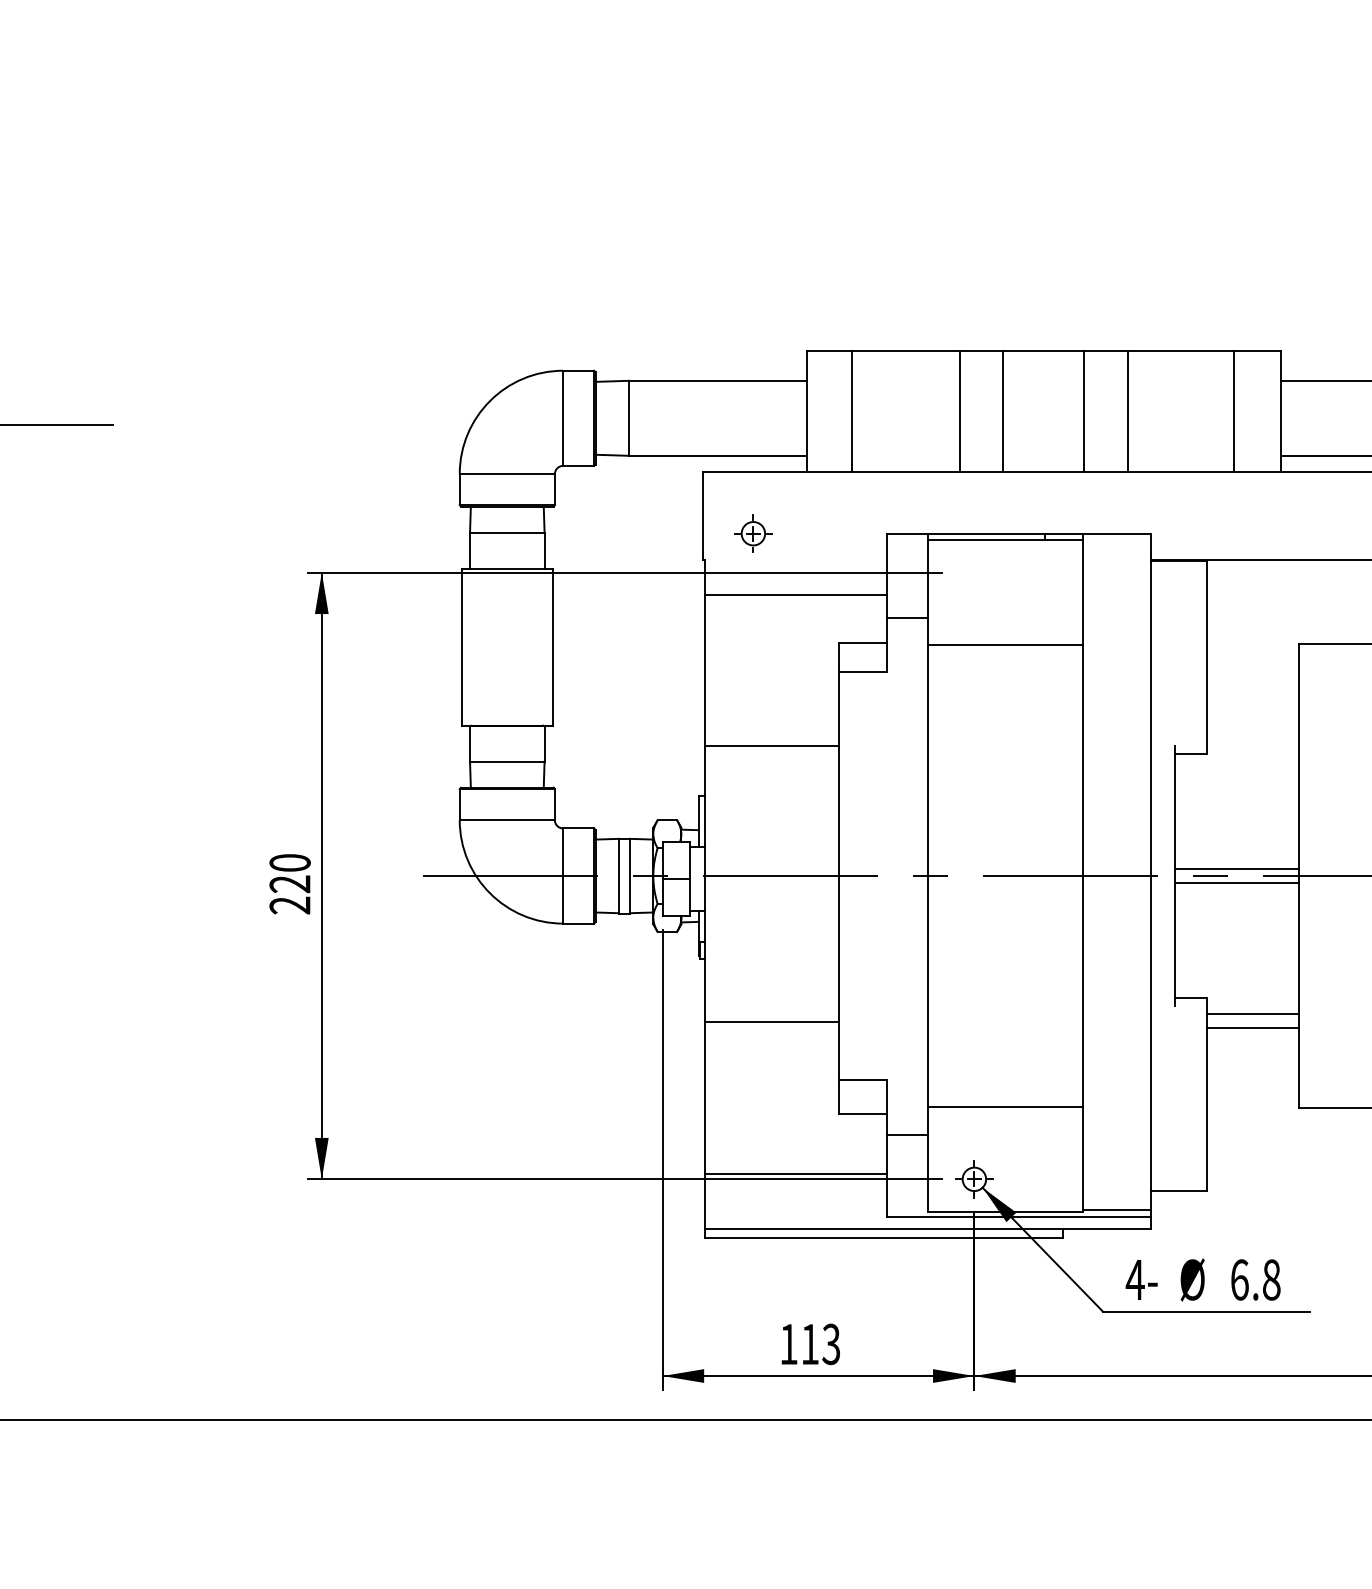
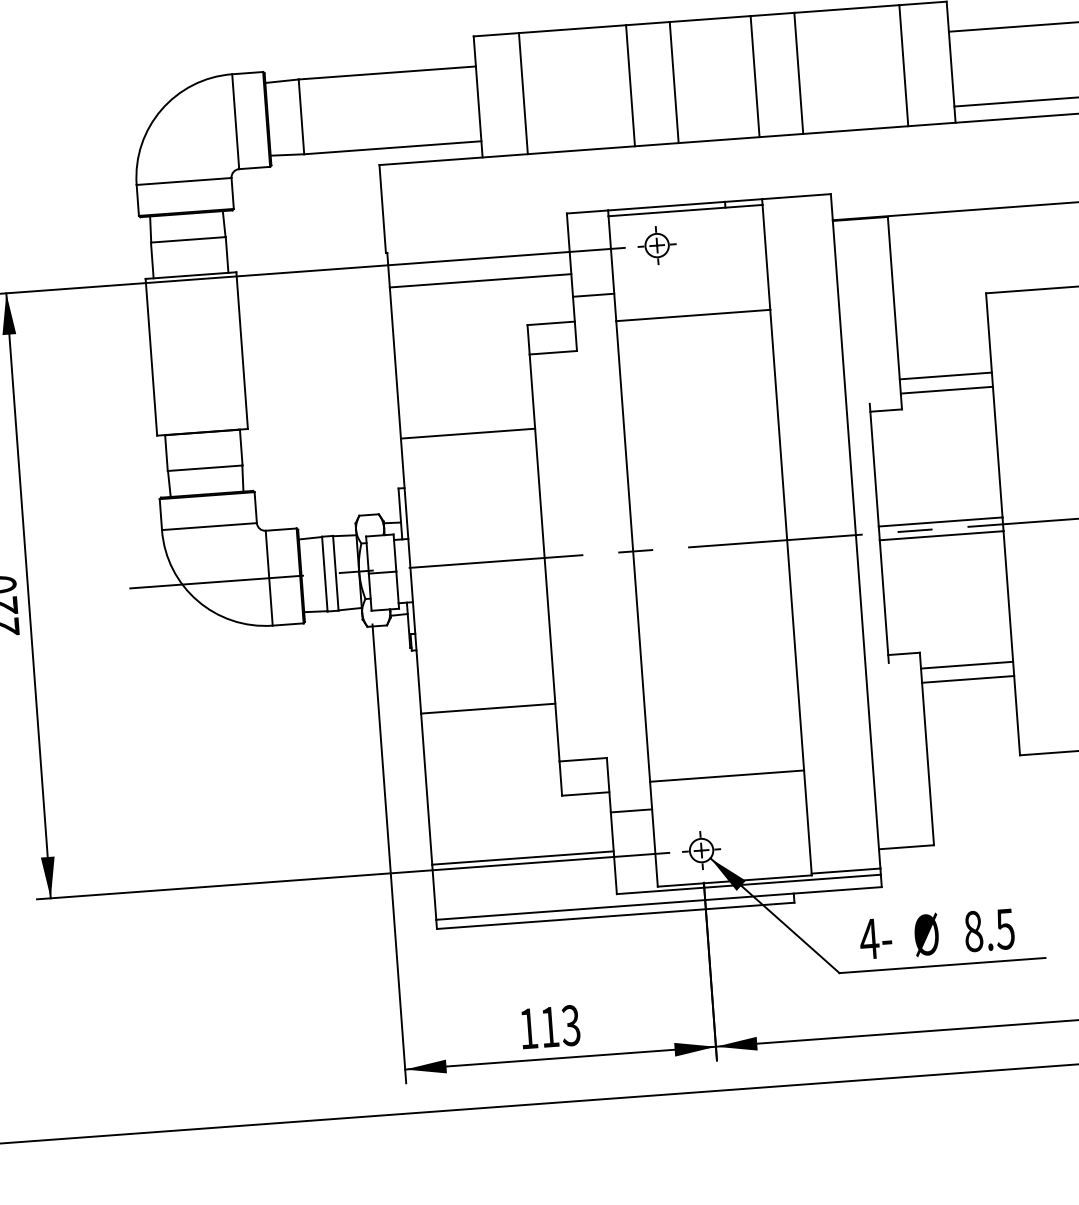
part: (753, 533) -> (657, 245), moved
line: (1252, 723) -> (945, 375), added
line: (1252, 738) -> (946, 390), added
text: (1255, 1279) -> (989, 929), 6.8 -> 8.5

